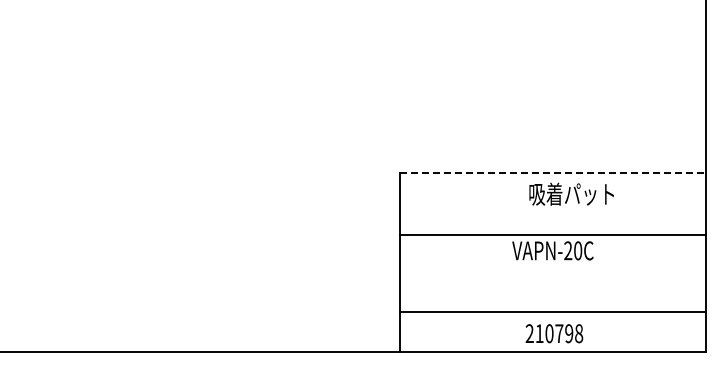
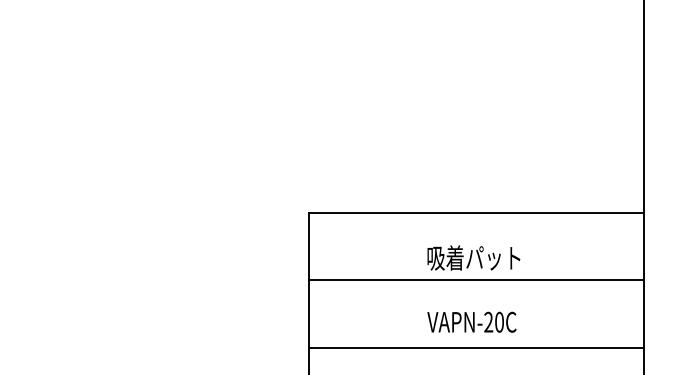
line: (553, 173) -> (476, 213), dashed -> solid
text: (571, 193) -> (473, 257), moved
text: (552, 250) -> (471, 321), moved
line: (552, 312) -> (475, 348), moved

